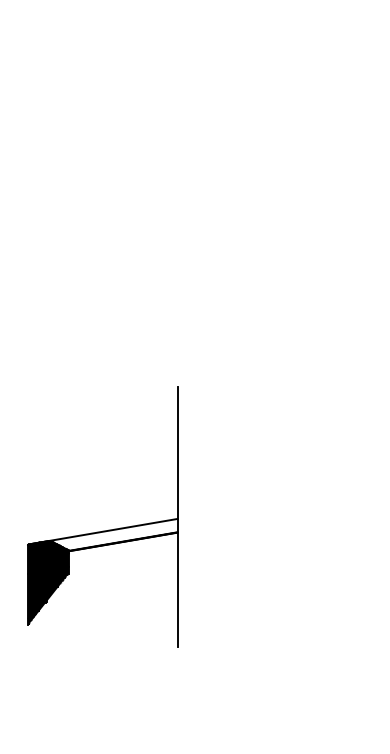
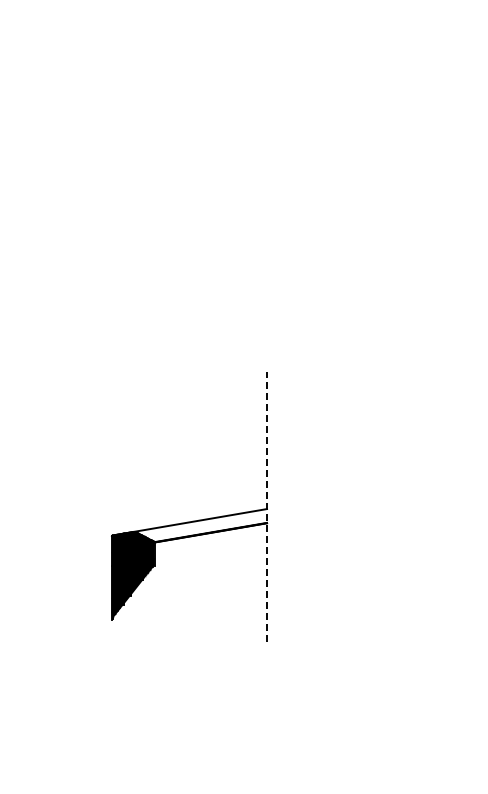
line: (177, 516) -> (267, 506), solid -> dashed

